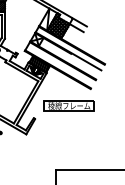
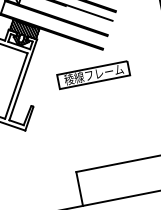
part: (68, 105) -> (92, 74), moved

